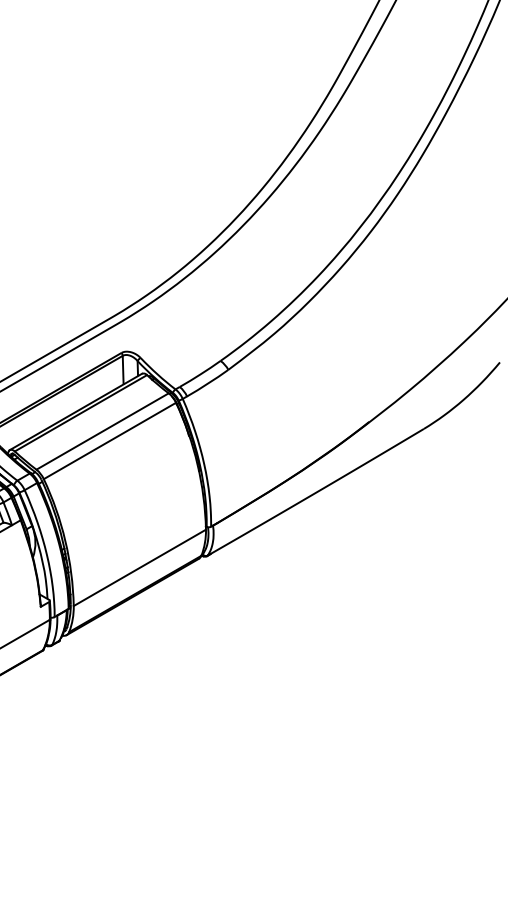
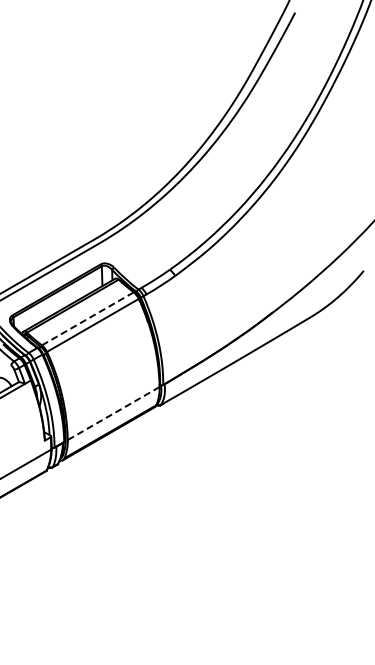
line: (103, 431) -> (88, 318), solid -> dashed
line: (139, 567) -> (113, 413), solid -> dashed

